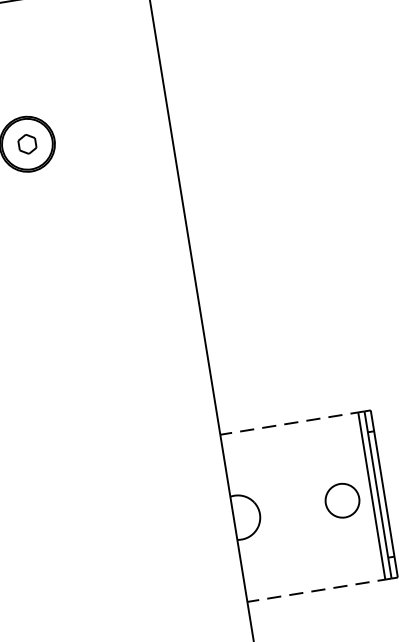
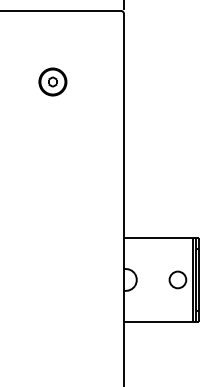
line: (292, 423) -> (159, 238), dashed -> solid
line: (319, 590) -> (159, 321), dashed -> solid

